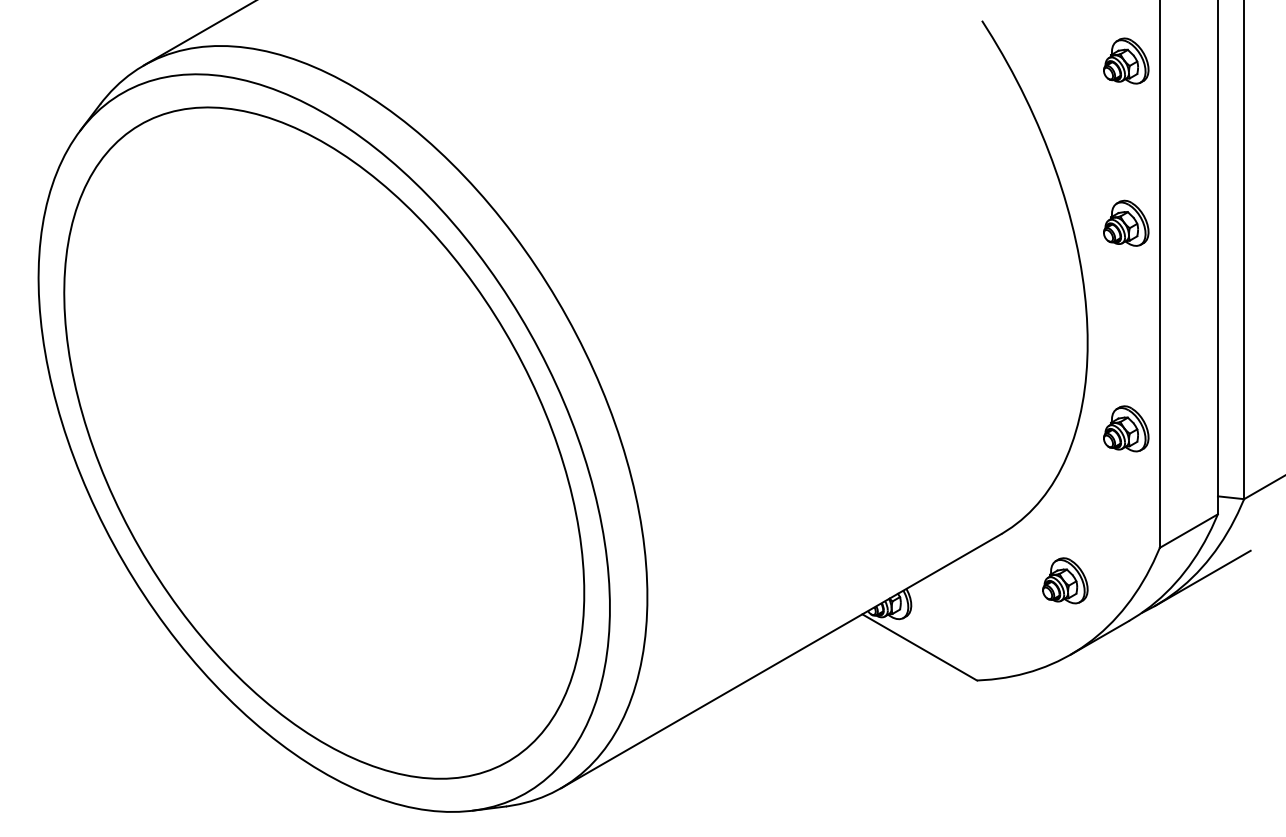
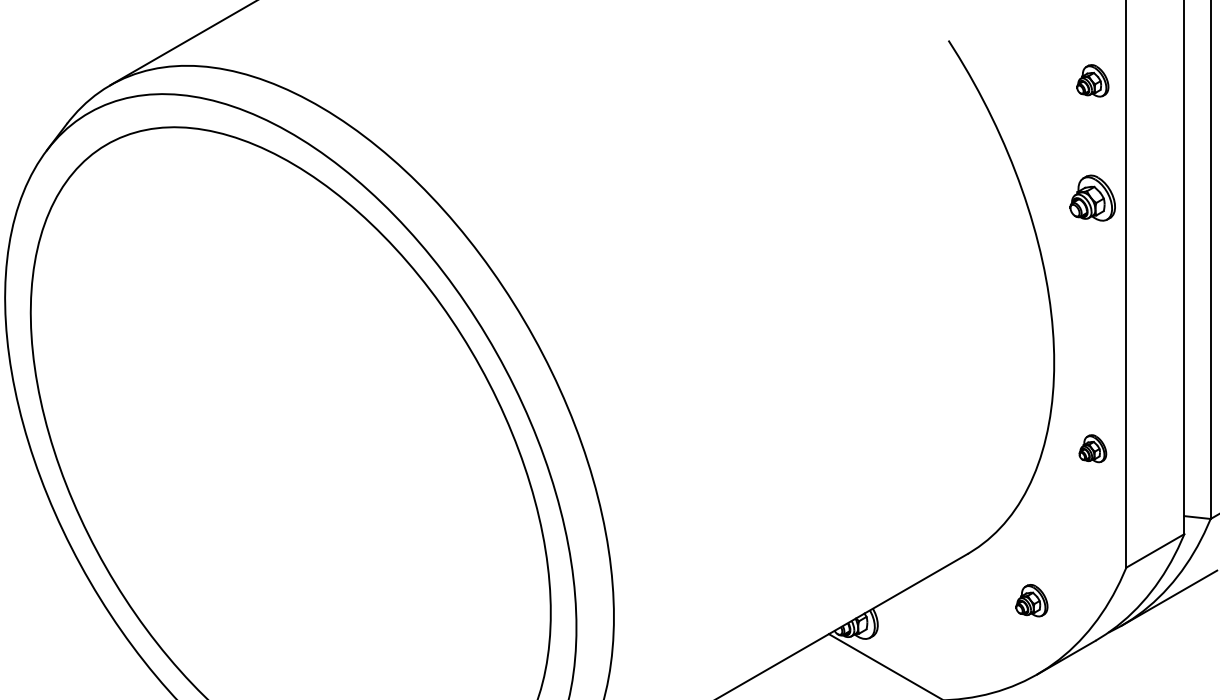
part: (1126, 60) -> (1093, 80), size x0.7
part: (1126, 222) -> (1093, 197), moved
part: (1126, 428) -> (1093, 448), size x0.6
part: (1065, 580) -> (1032, 600), size x0.7

